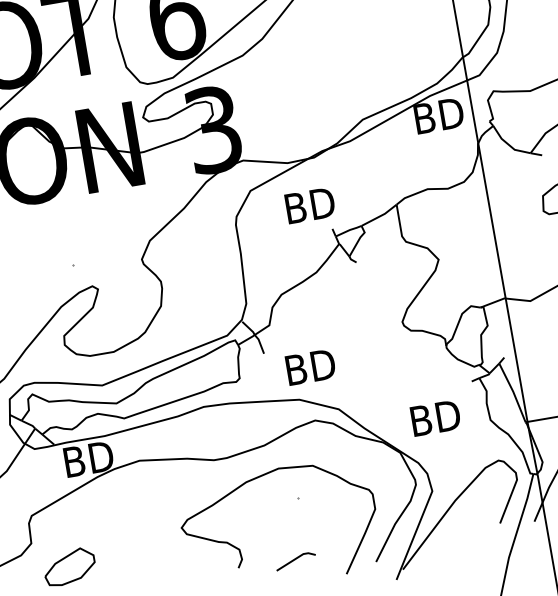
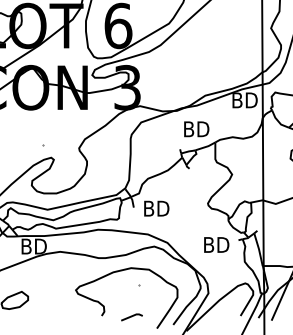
text: (309, 206) -> (196, 129), moved
text: (310, 366) -> (156, 208), moved
text: (435, 417) -> (216, 244), moved

